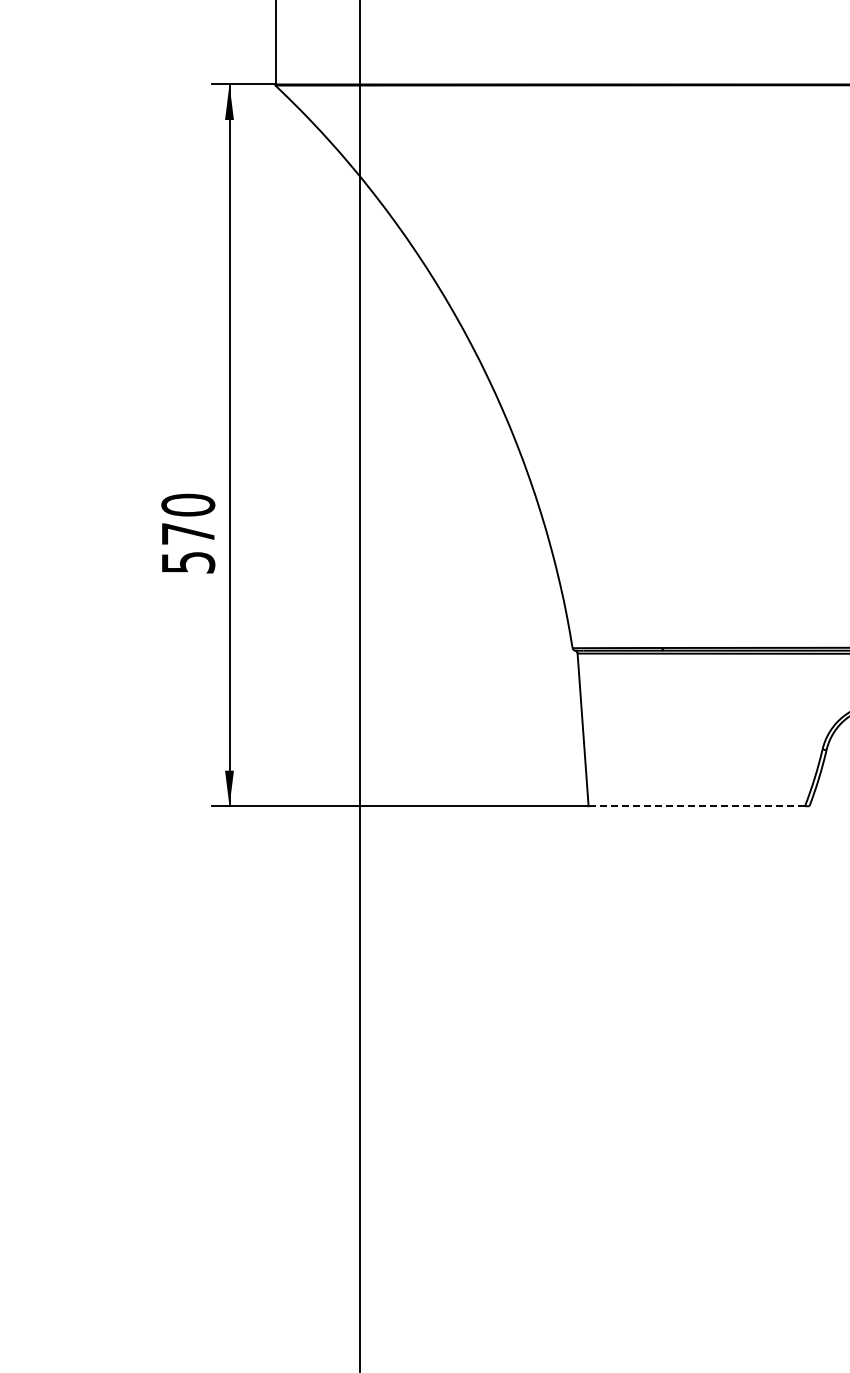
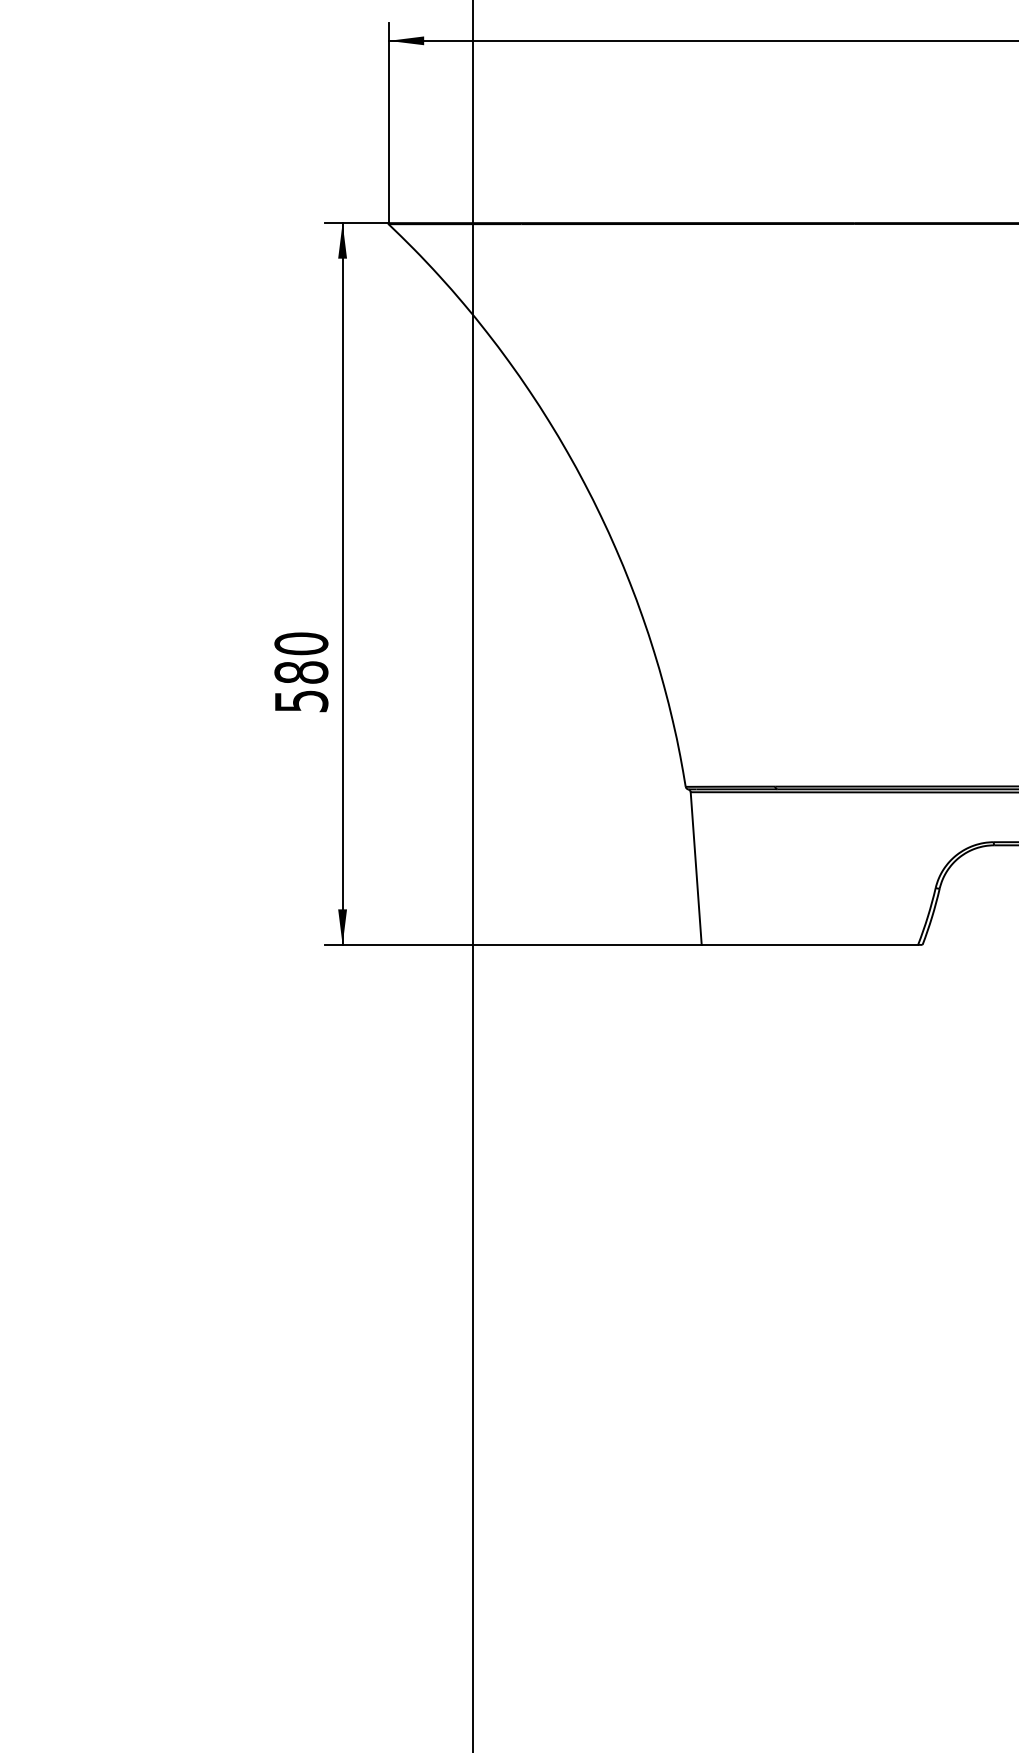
text: (188, 533) -> (301, 672), 570 -> 580
line: (696, 805) -> (809, 944), dashed -> solid

